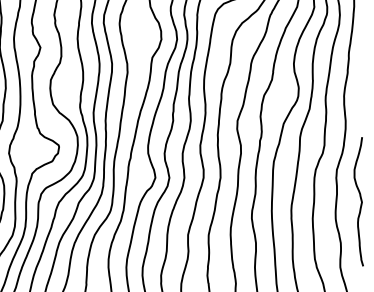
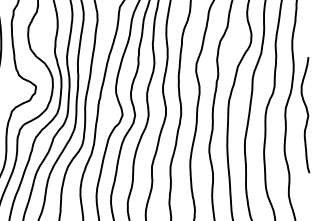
curve: (360, 201) -> (306, 114), moved

